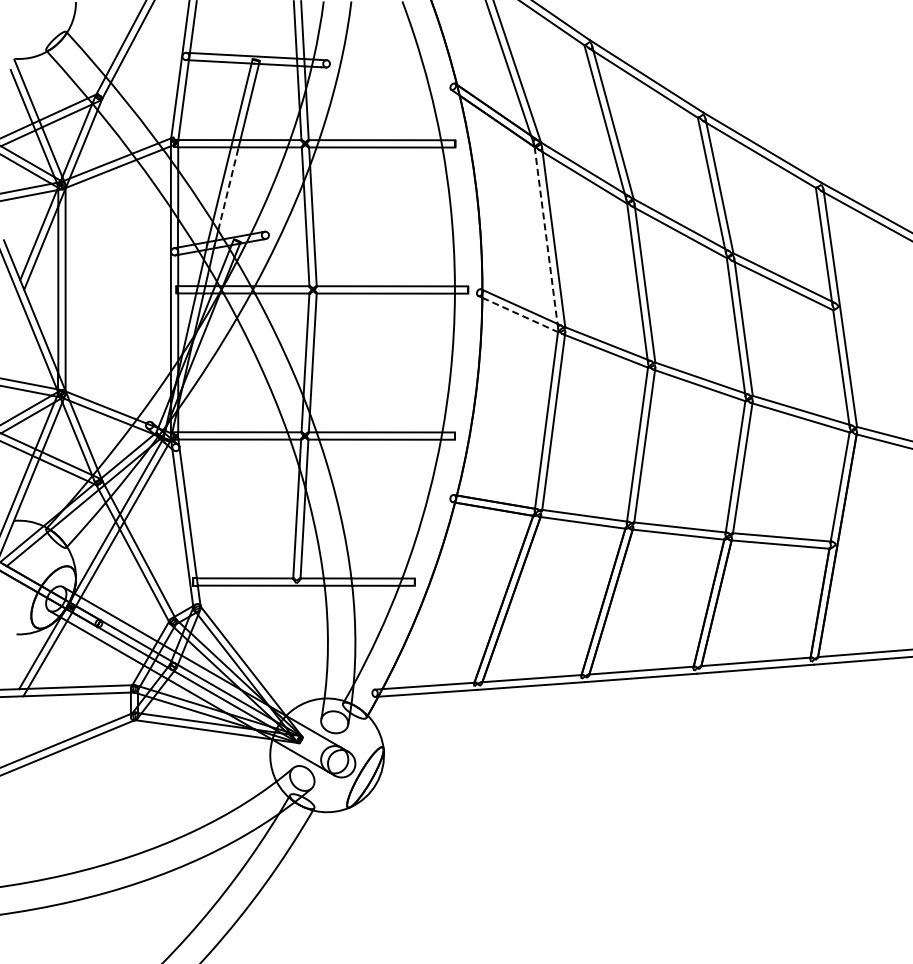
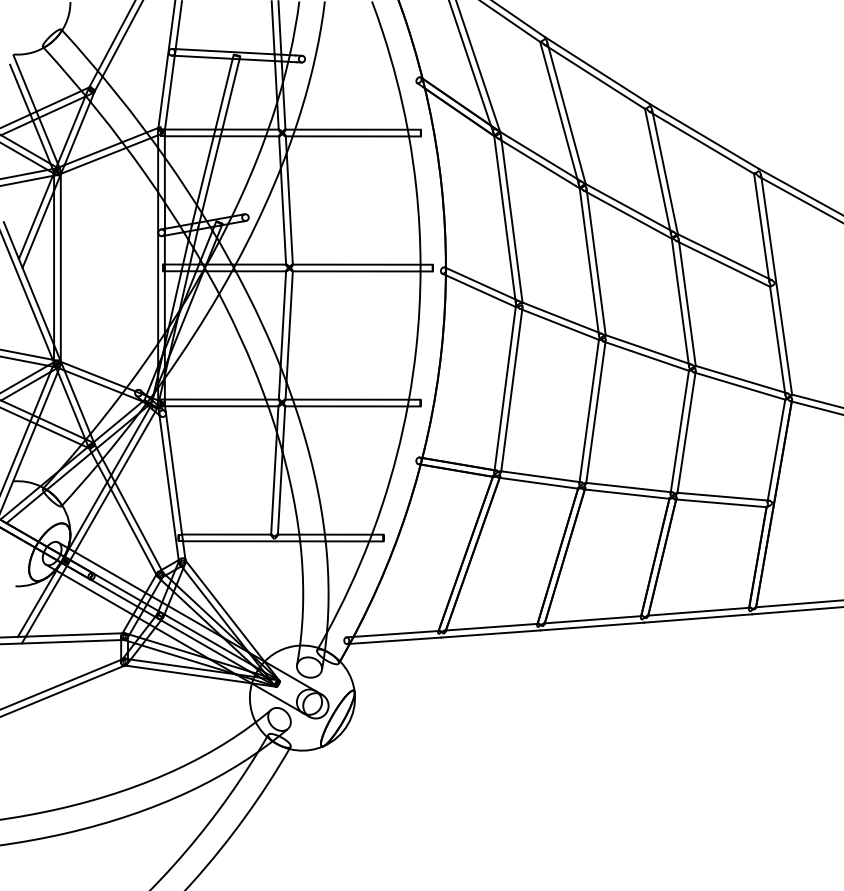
line: (228, 188) -> (211, 174), dashed -> solid
line: (546, 235) -> (505, 217), dashed -> solid
line: (520, 315) -> (481, 291), dashed -> solid

